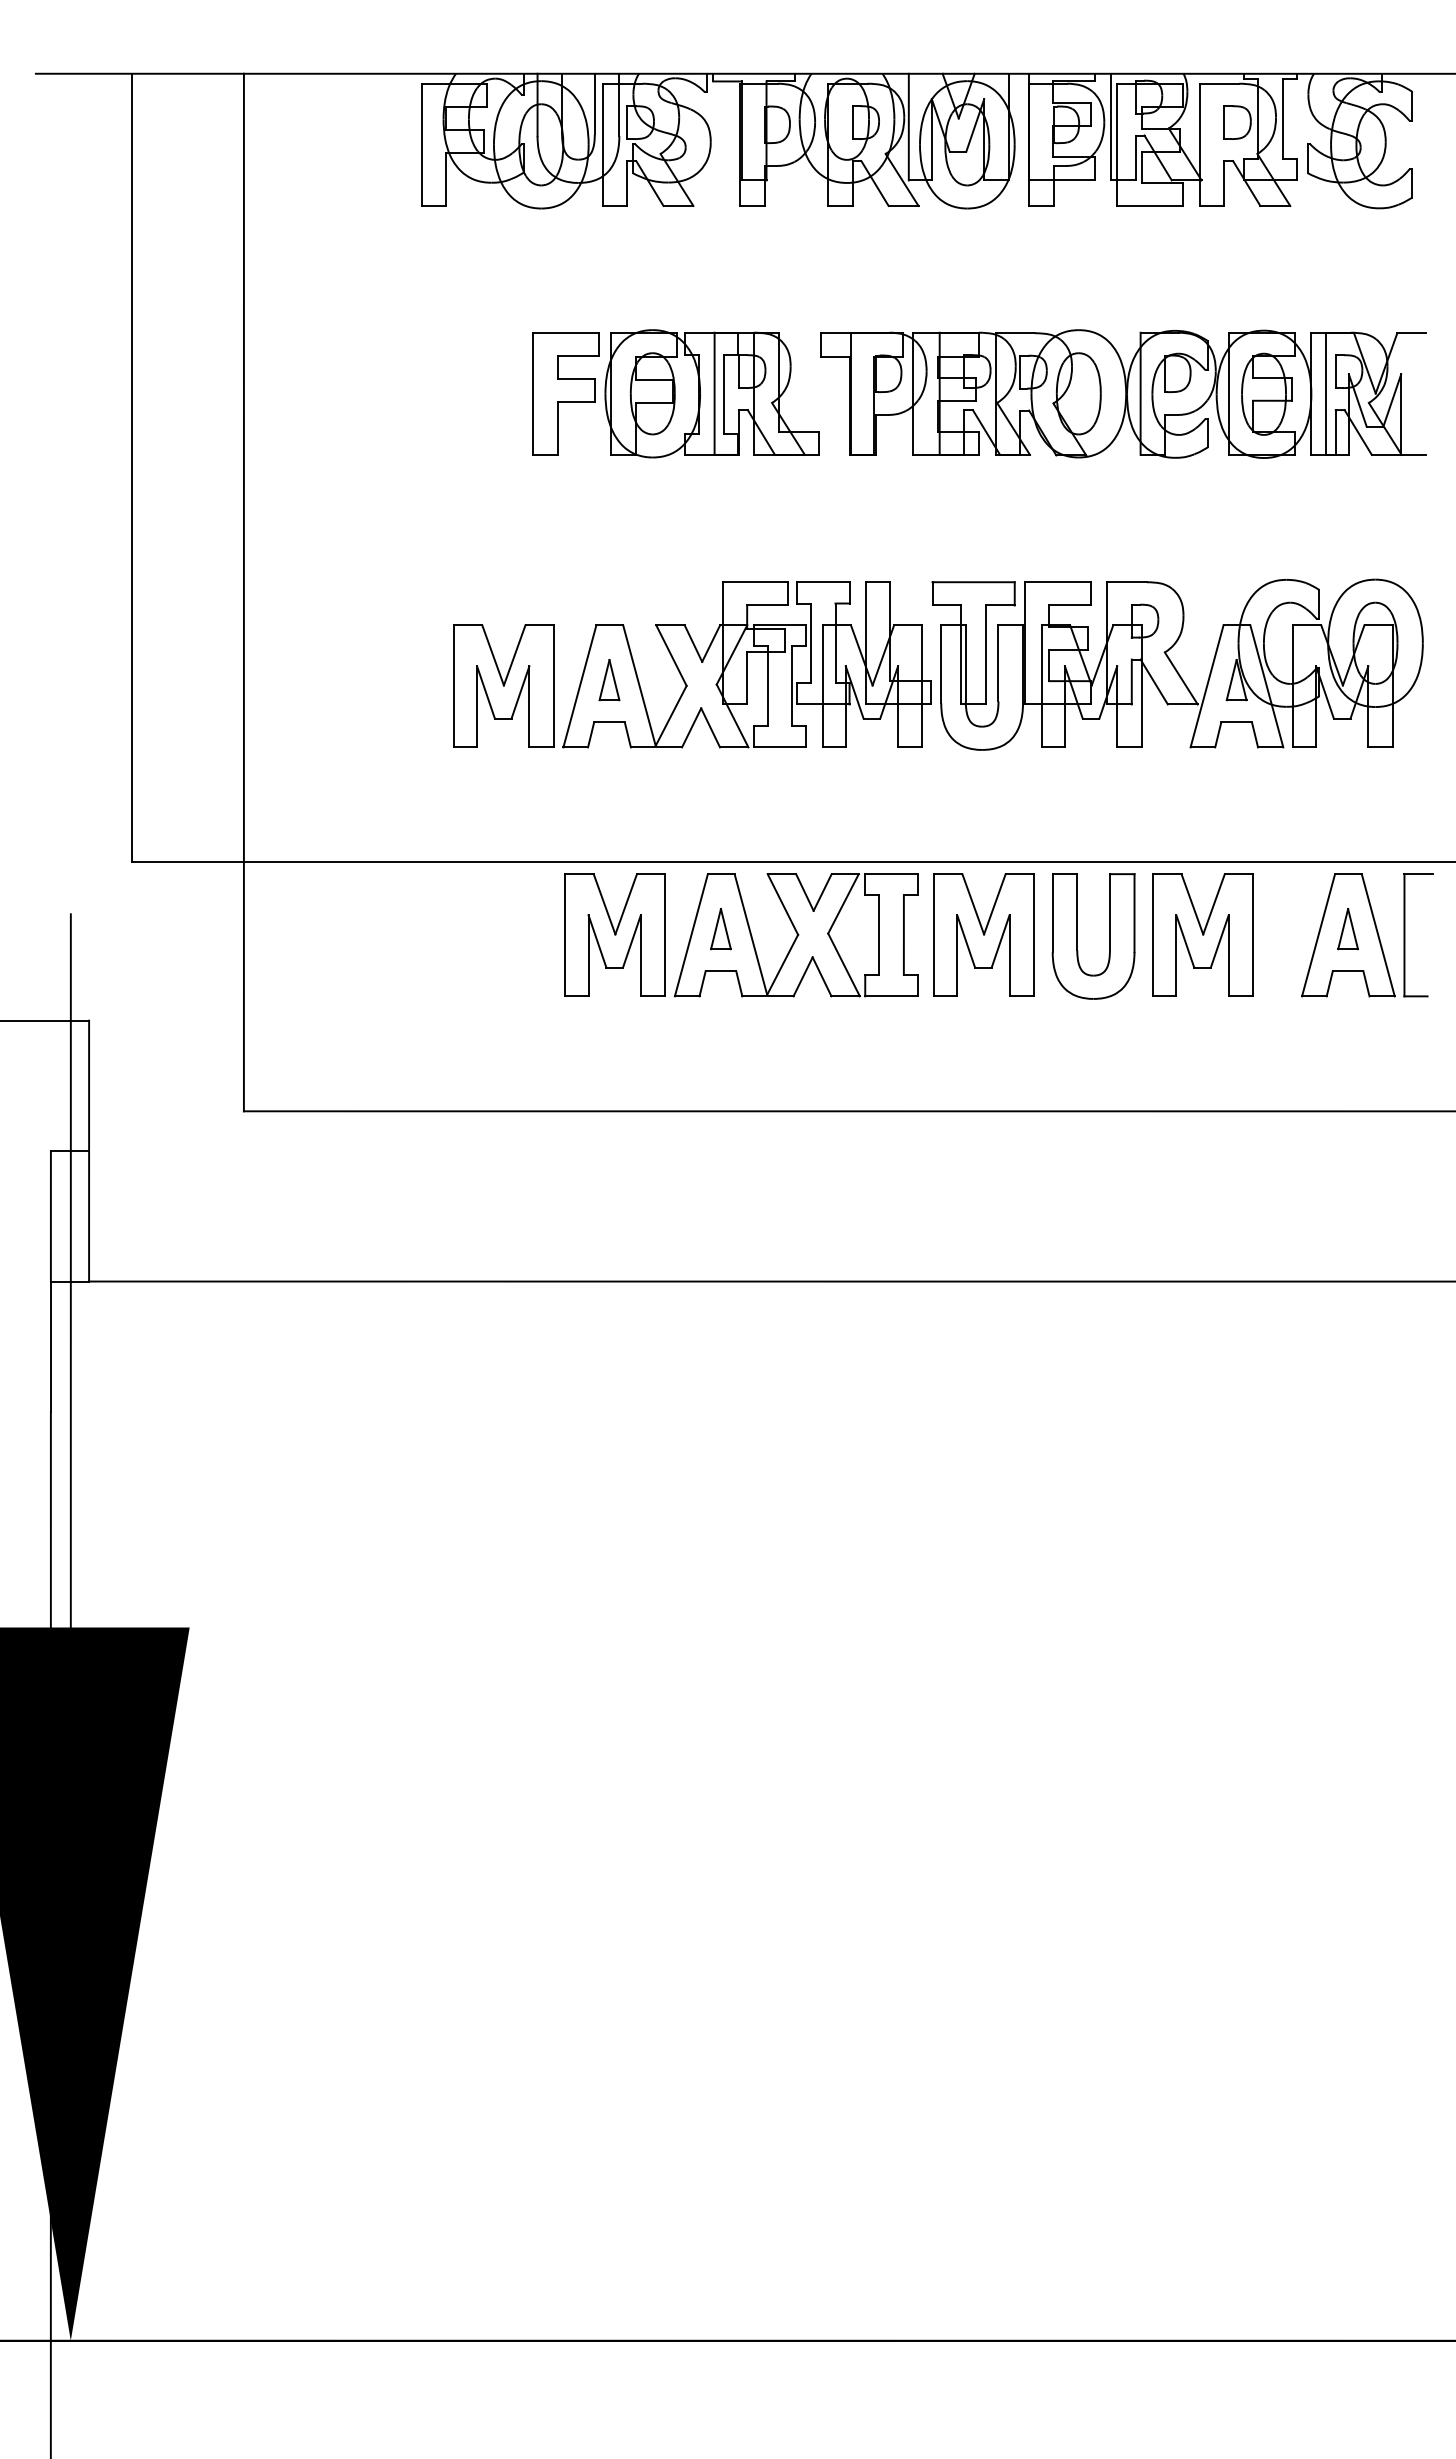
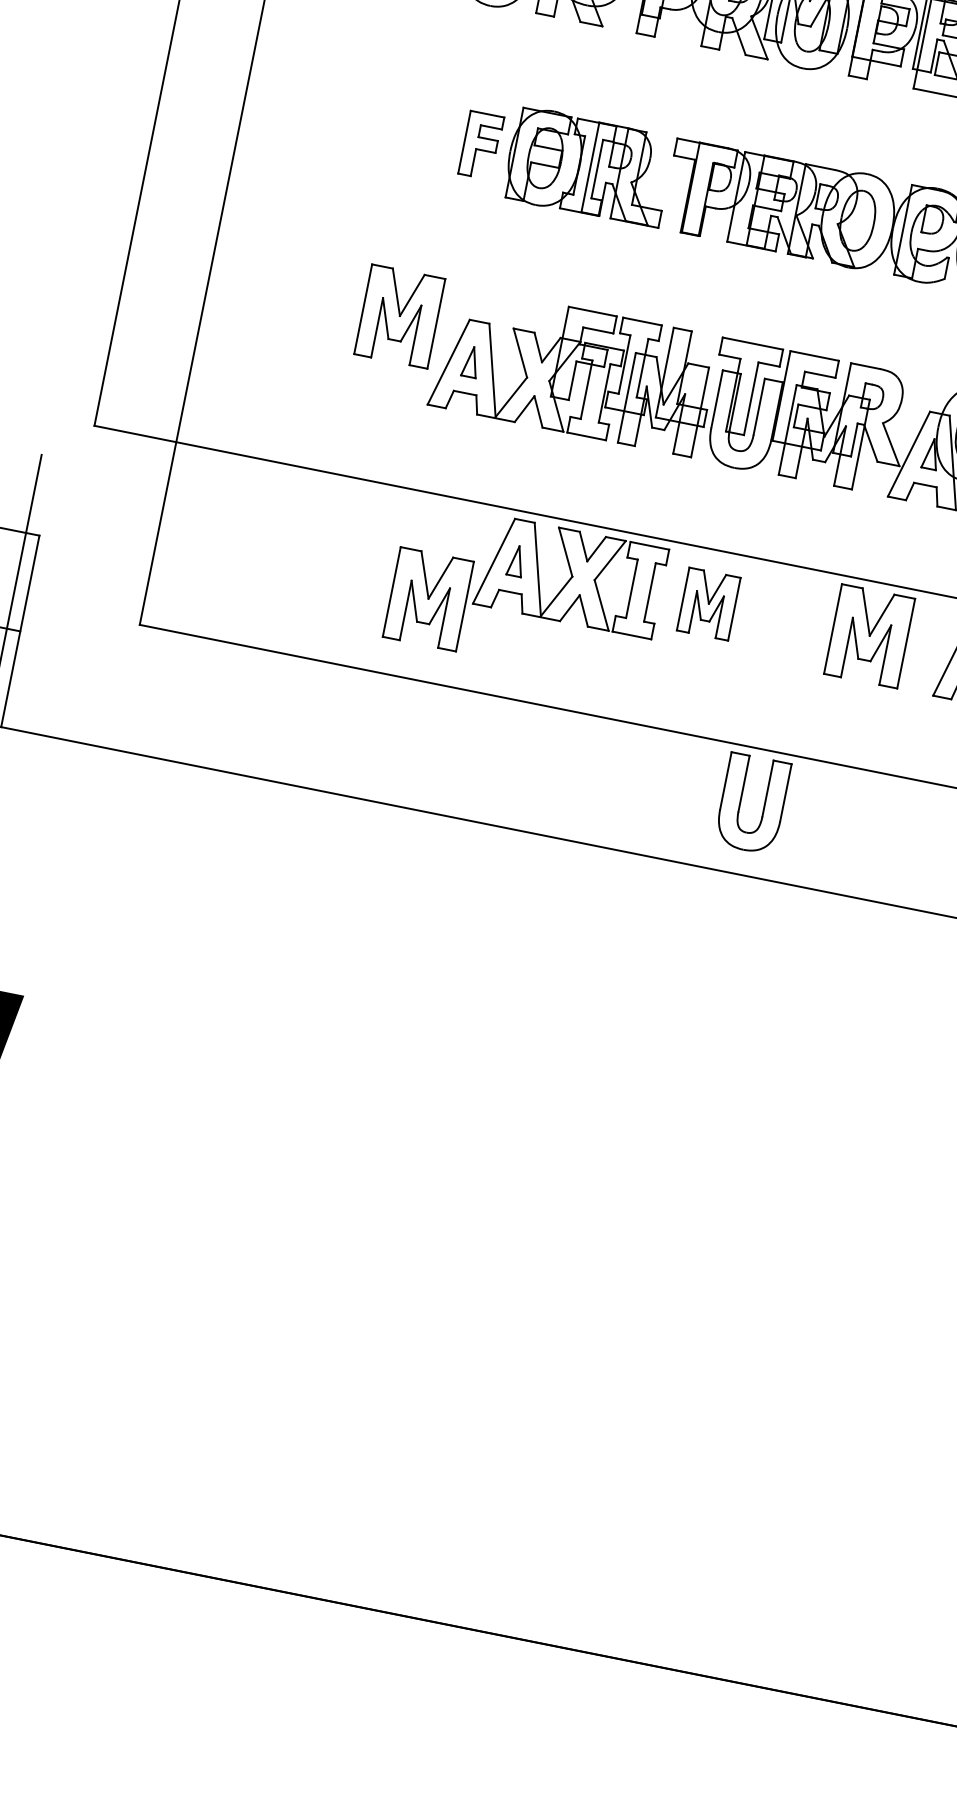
part: (565, 393) -> (481, 145), size x0.7
part: (503, 685) -> (399, 315), moved
part: (614, 934) -> (427, 598), moved
part: (983, 934) -> (708, 603), size x0.7
part: (1077, 936) -> (740, 801), moved

